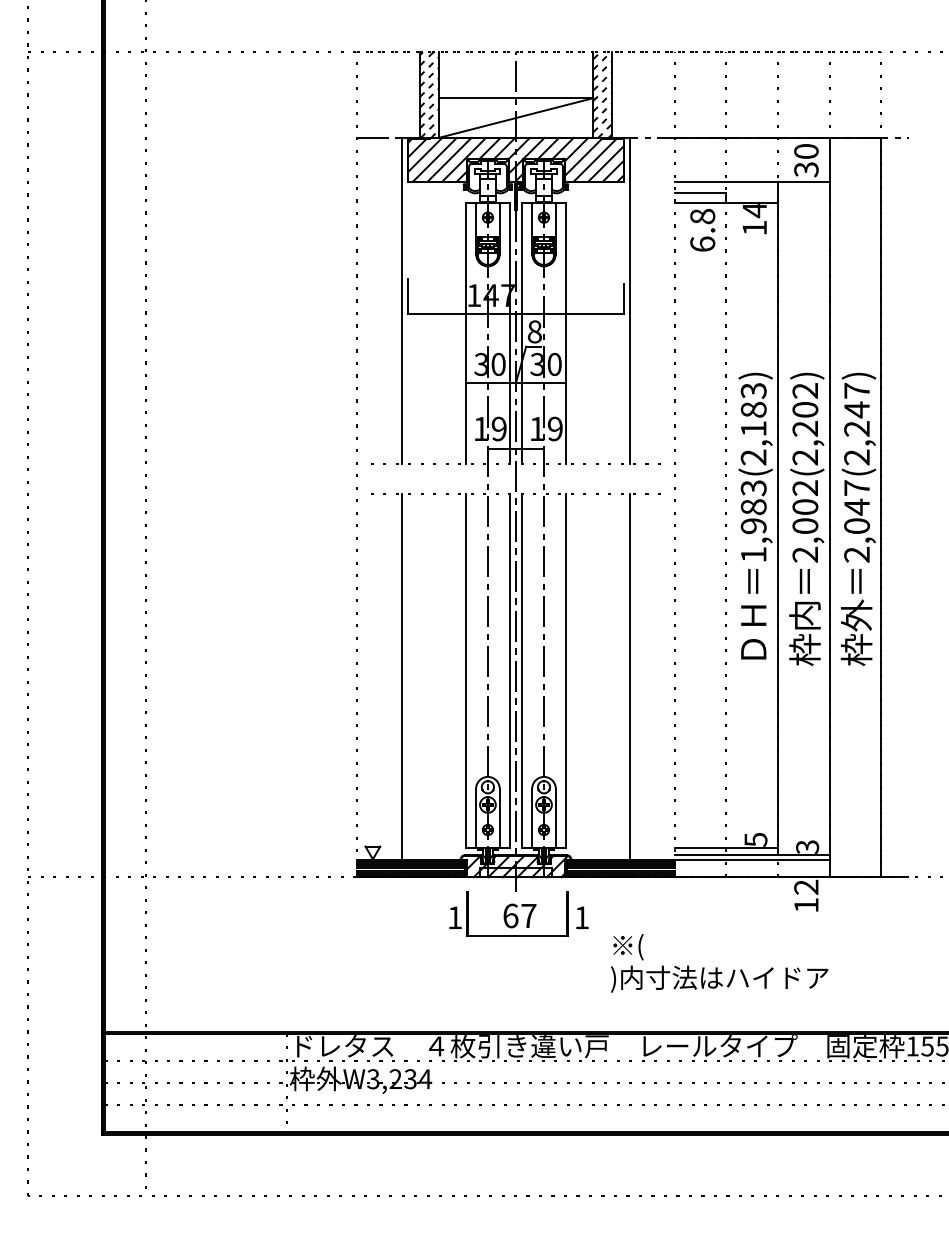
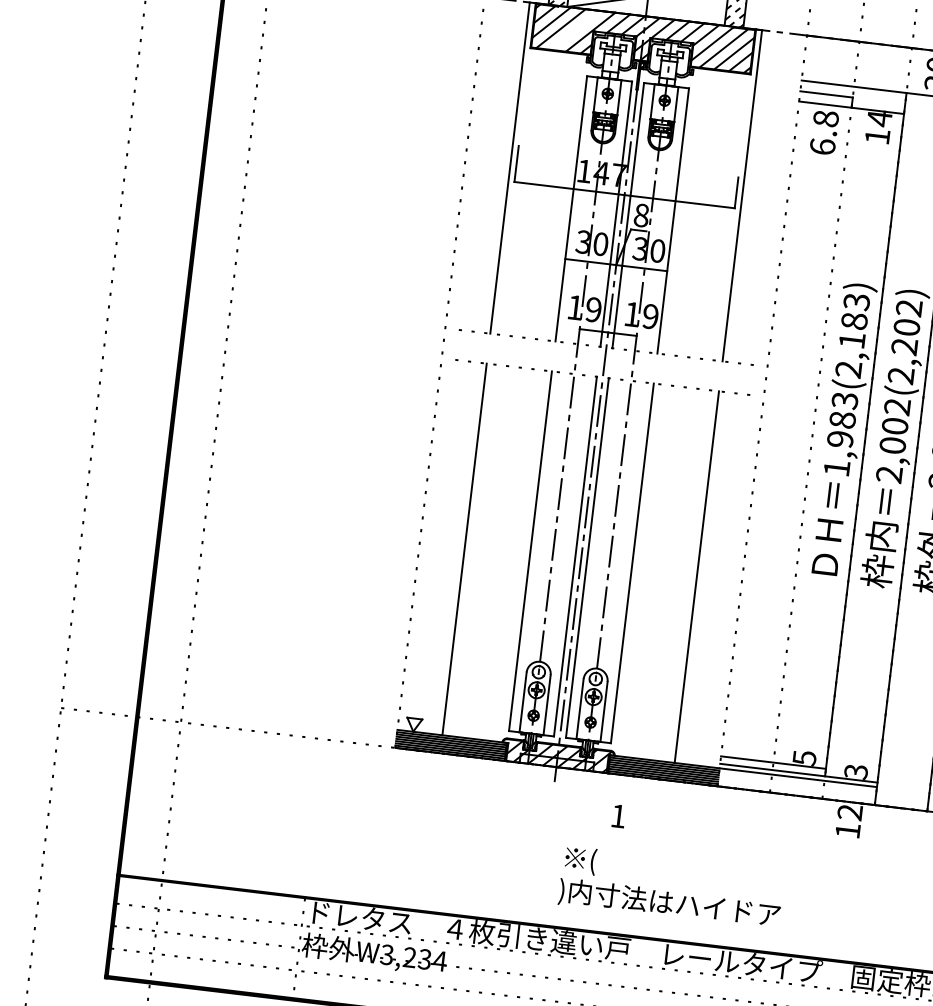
line: (449, 159) -> (575, 30), removed
part: (508, 913) -> (544, 802), removed
text: (719, 963) -> (671, 888), moved

